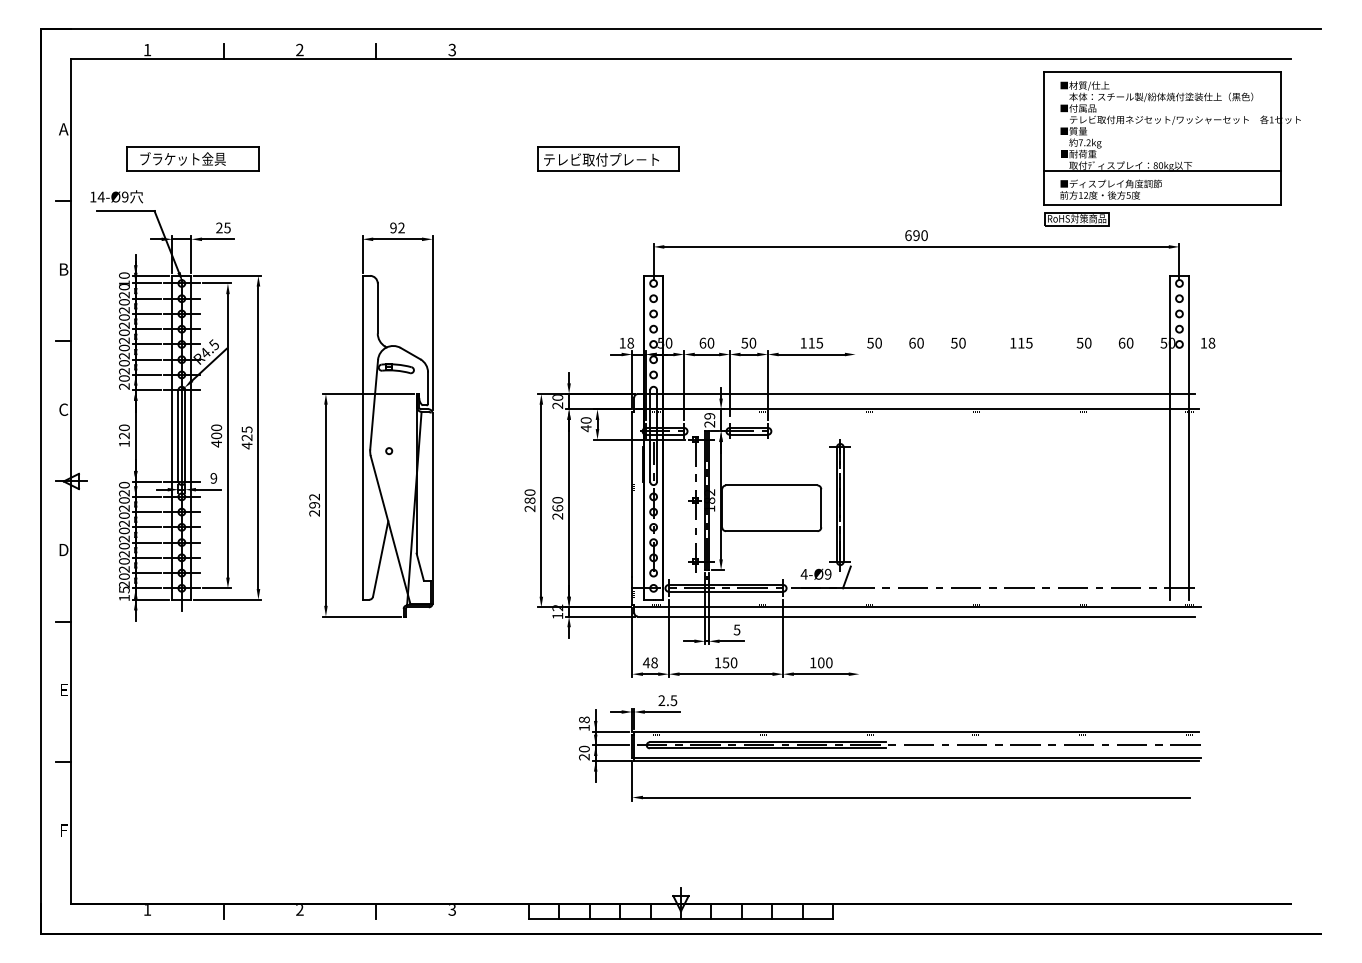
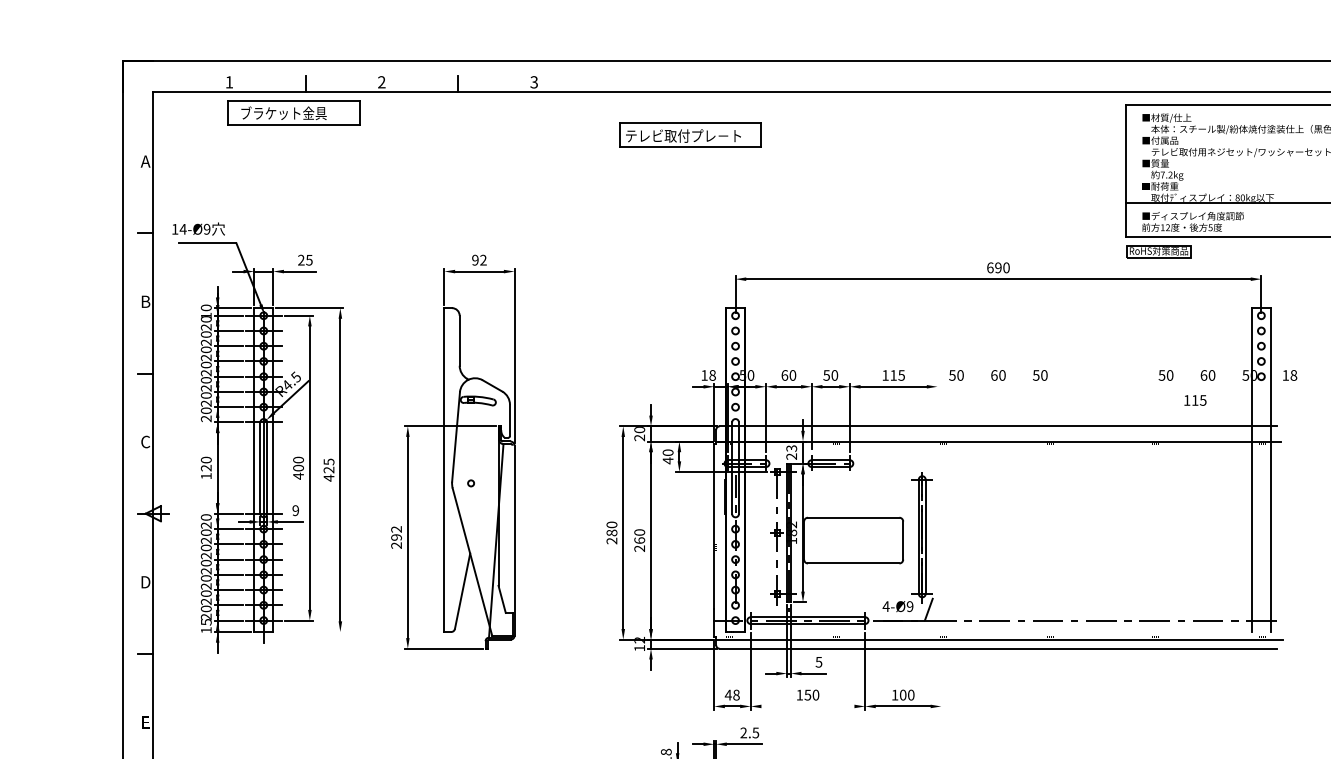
part: (192, 158) -> (293, 112), moved
part: (608, 158) -> (690, 134), moved
text: (1021, 343) -> (1195, 400), moved
text: (709, 416) -> (791, 448), 29 -> 23
line: (227, 599) -> (309, 631), removed
line: (725, 674) -> (807, 706), removed

